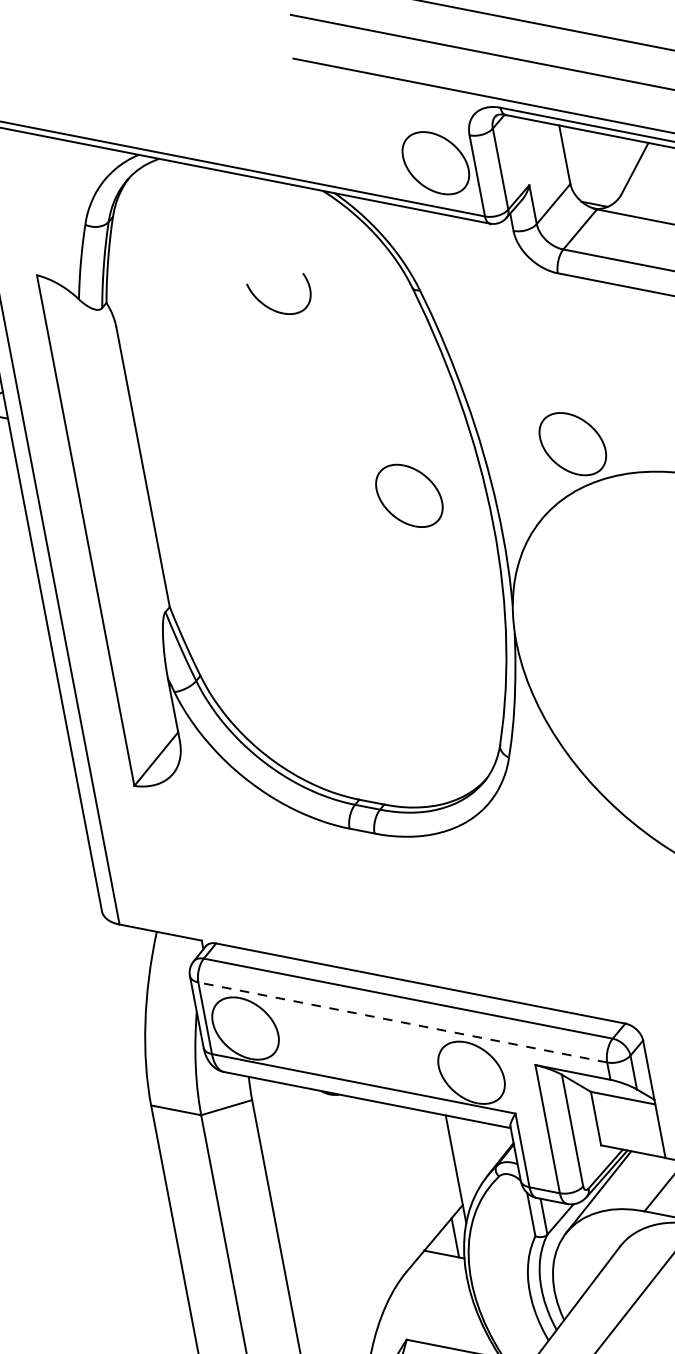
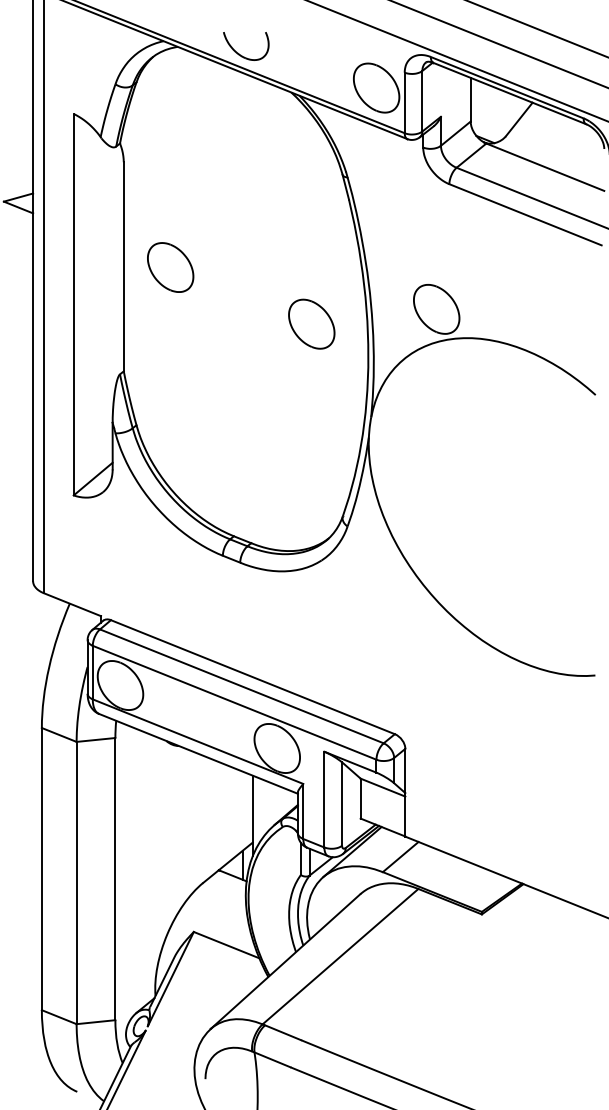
part: (277, 310) -> (242, 55), moved
part: (205, 456) -> (170, 267), added
line: (402, 1022) -> (234, 702), dashed -> solid

